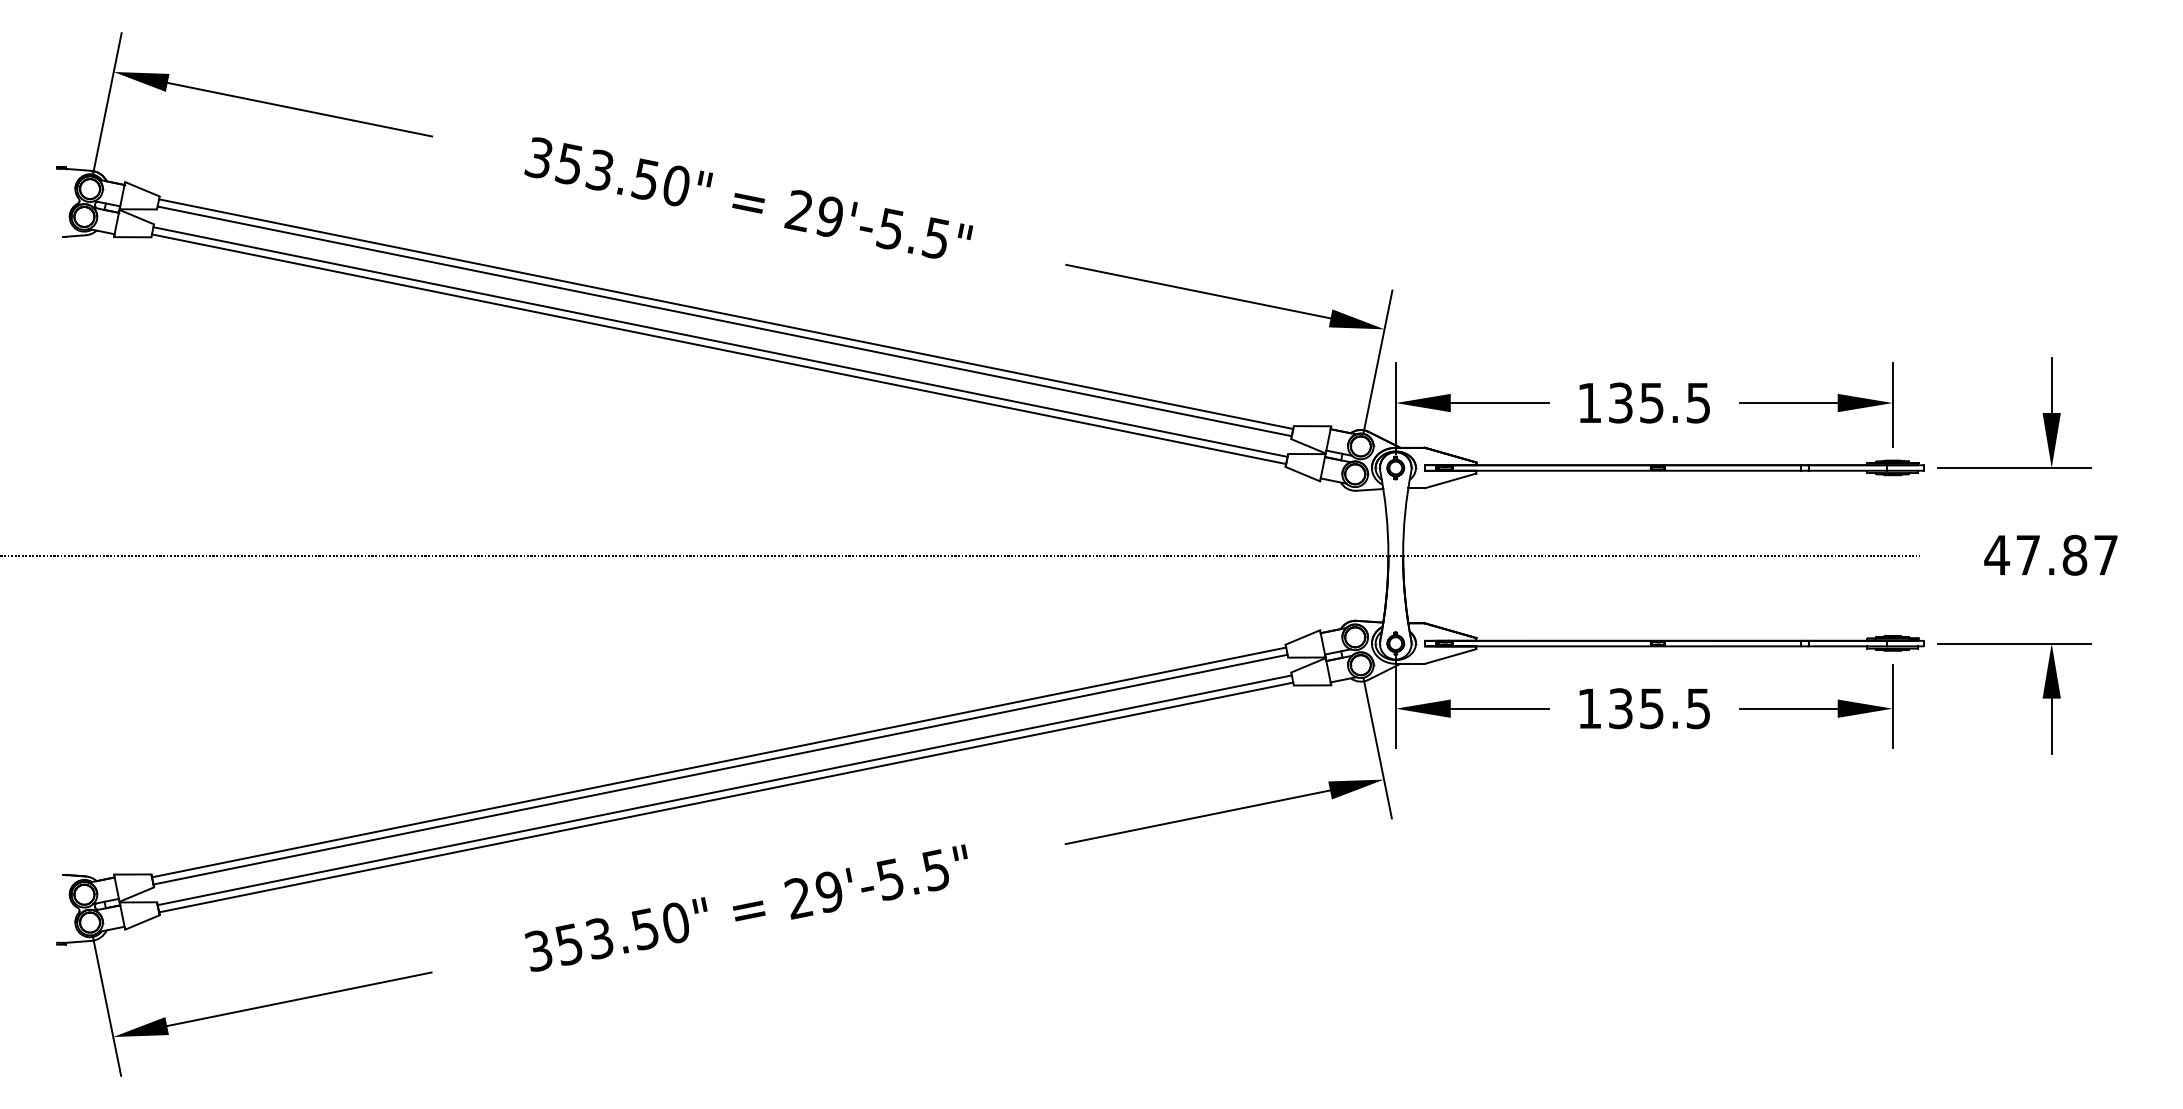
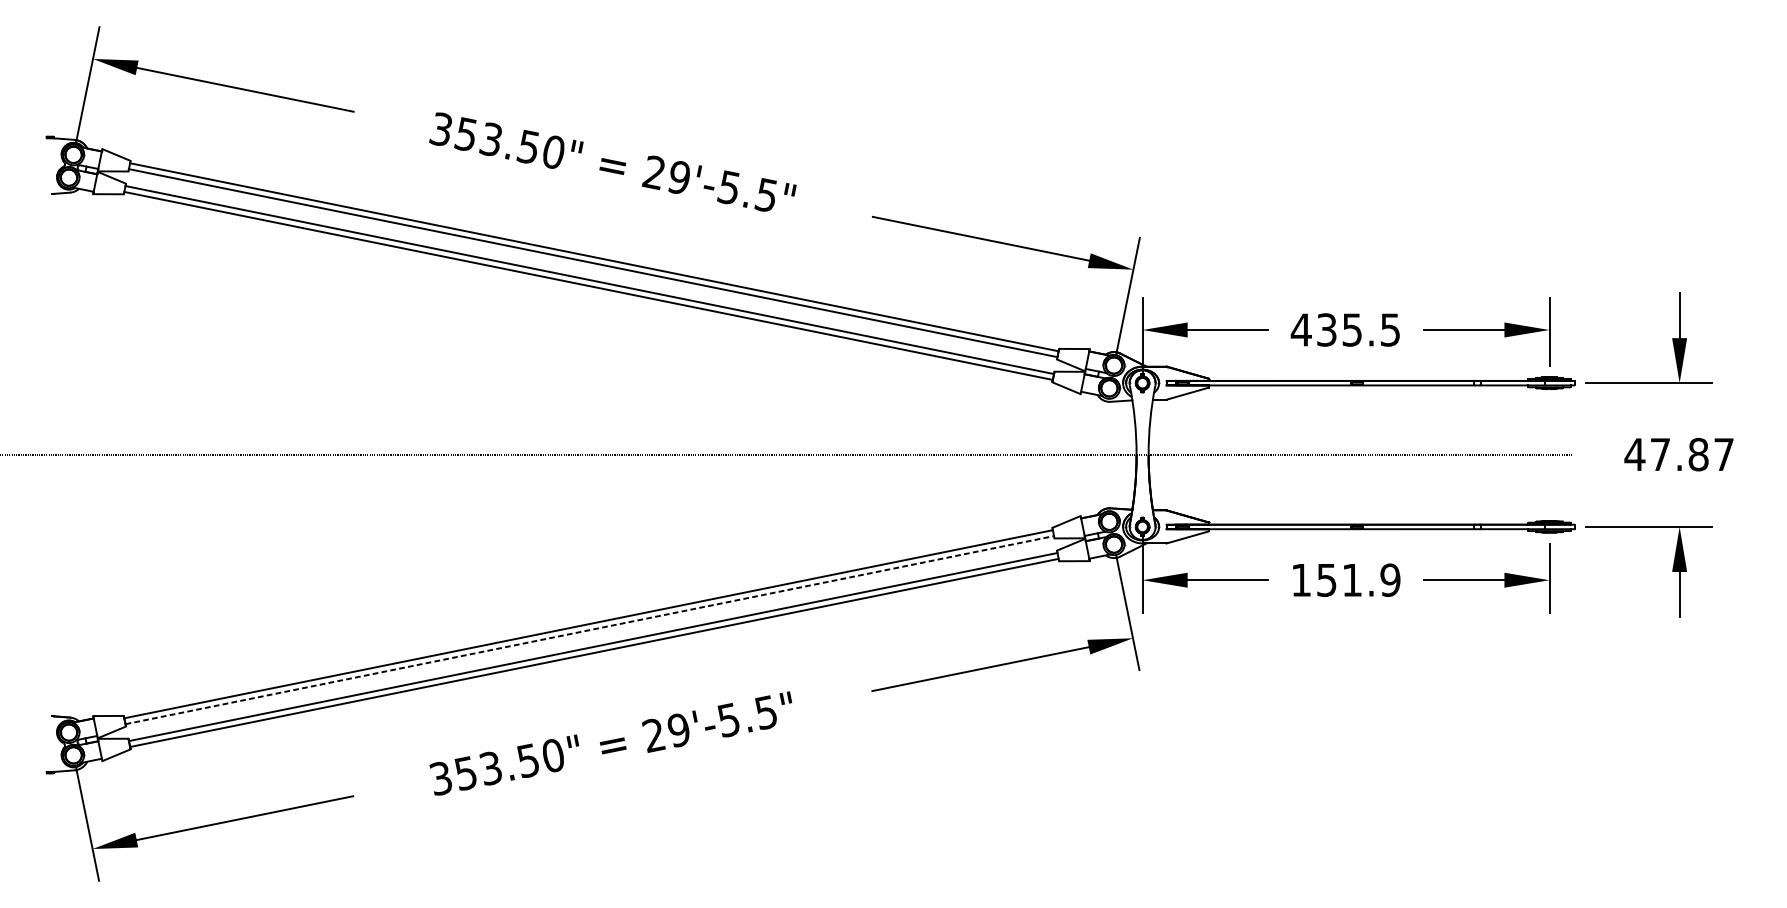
text: (1589, 402) -> (1301, 329), 135.5 -> 435.5
text: (1659, 708) -> (1358, 580), 135.5 -> 151.9
line: (720, 769) -> (589, 630), solid -> dashed

